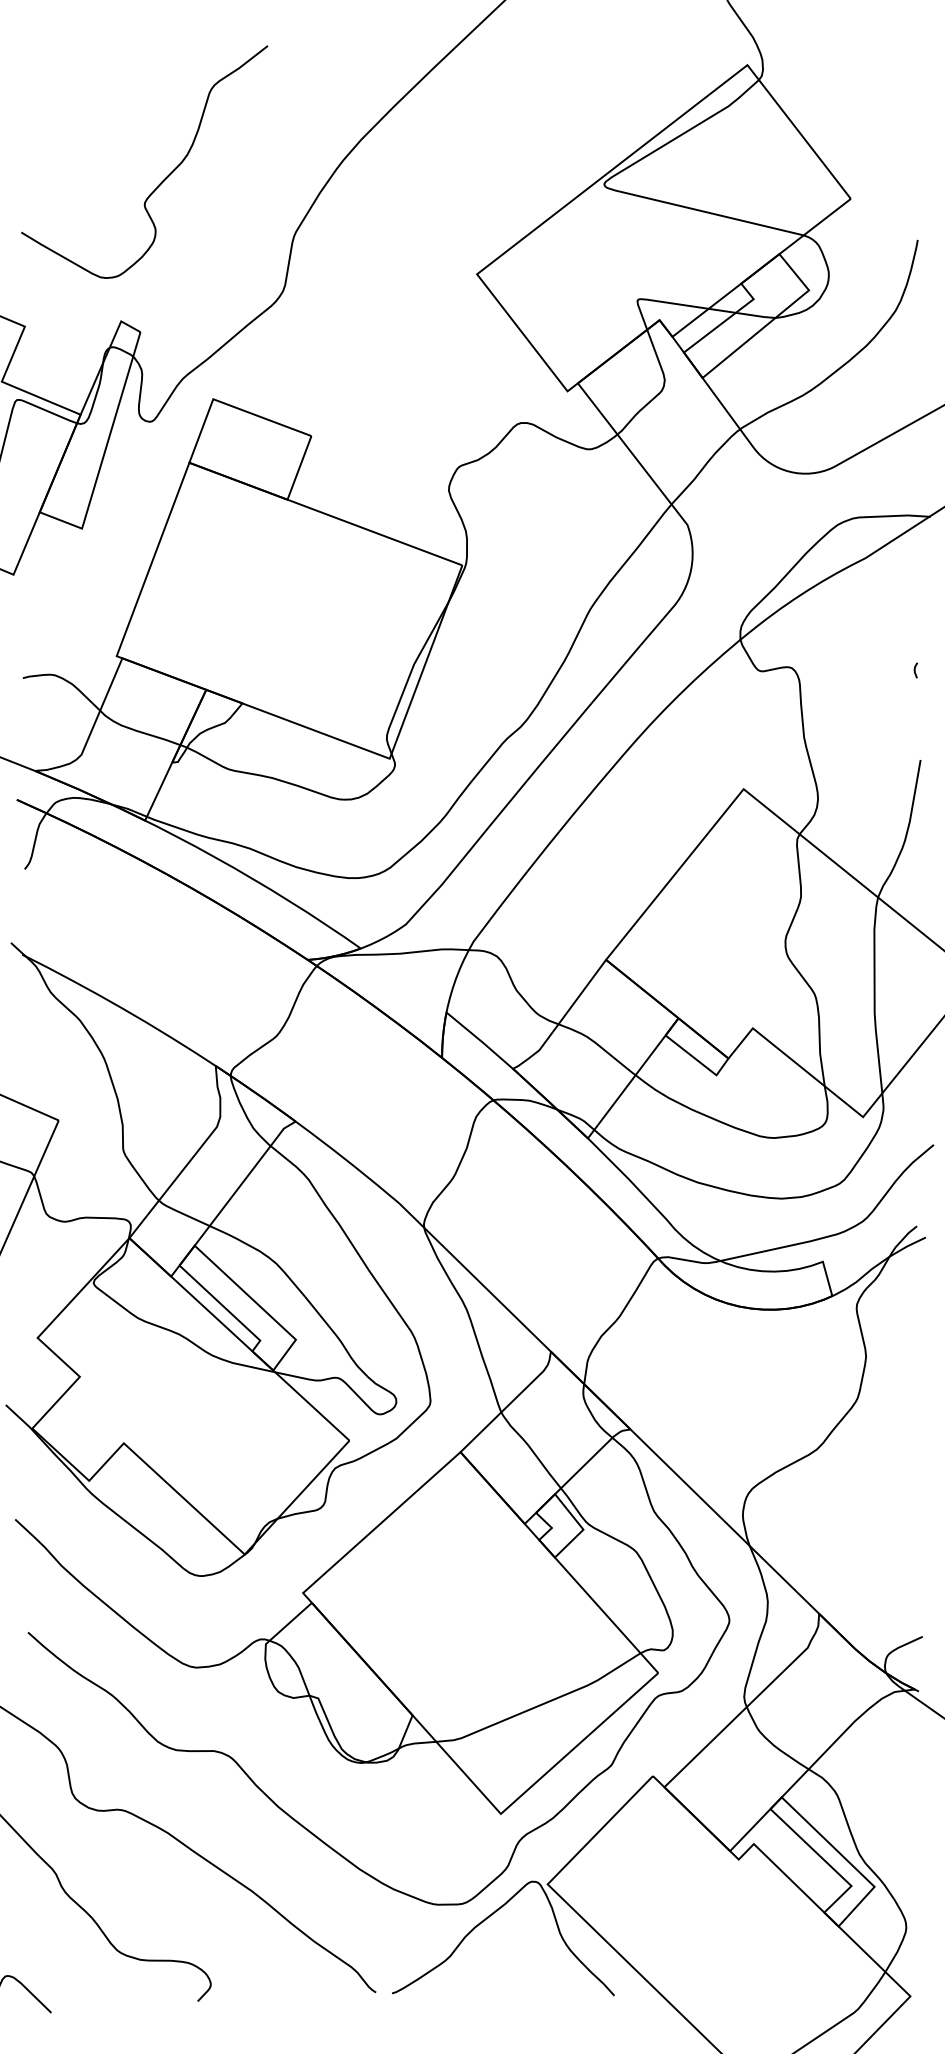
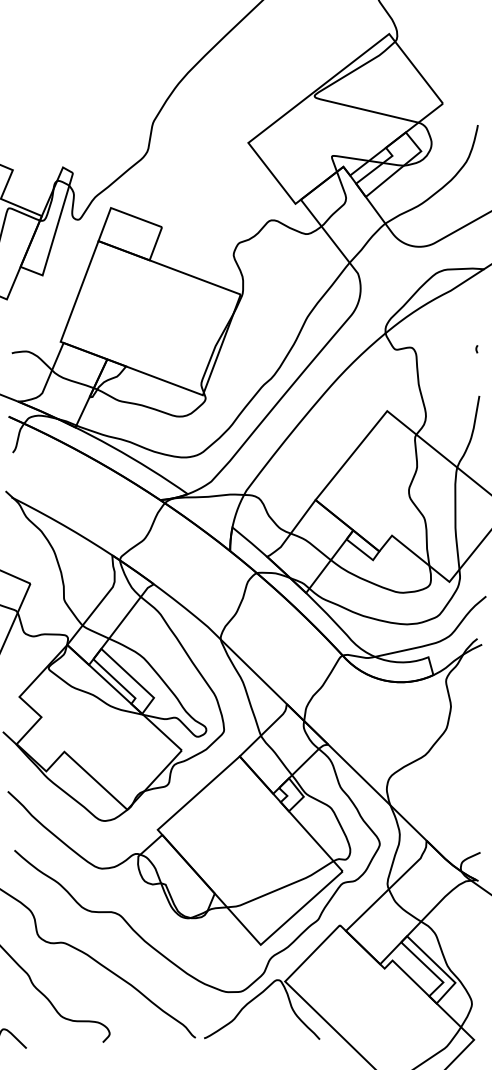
curve: (162, 179) -> (84, 93), removed

